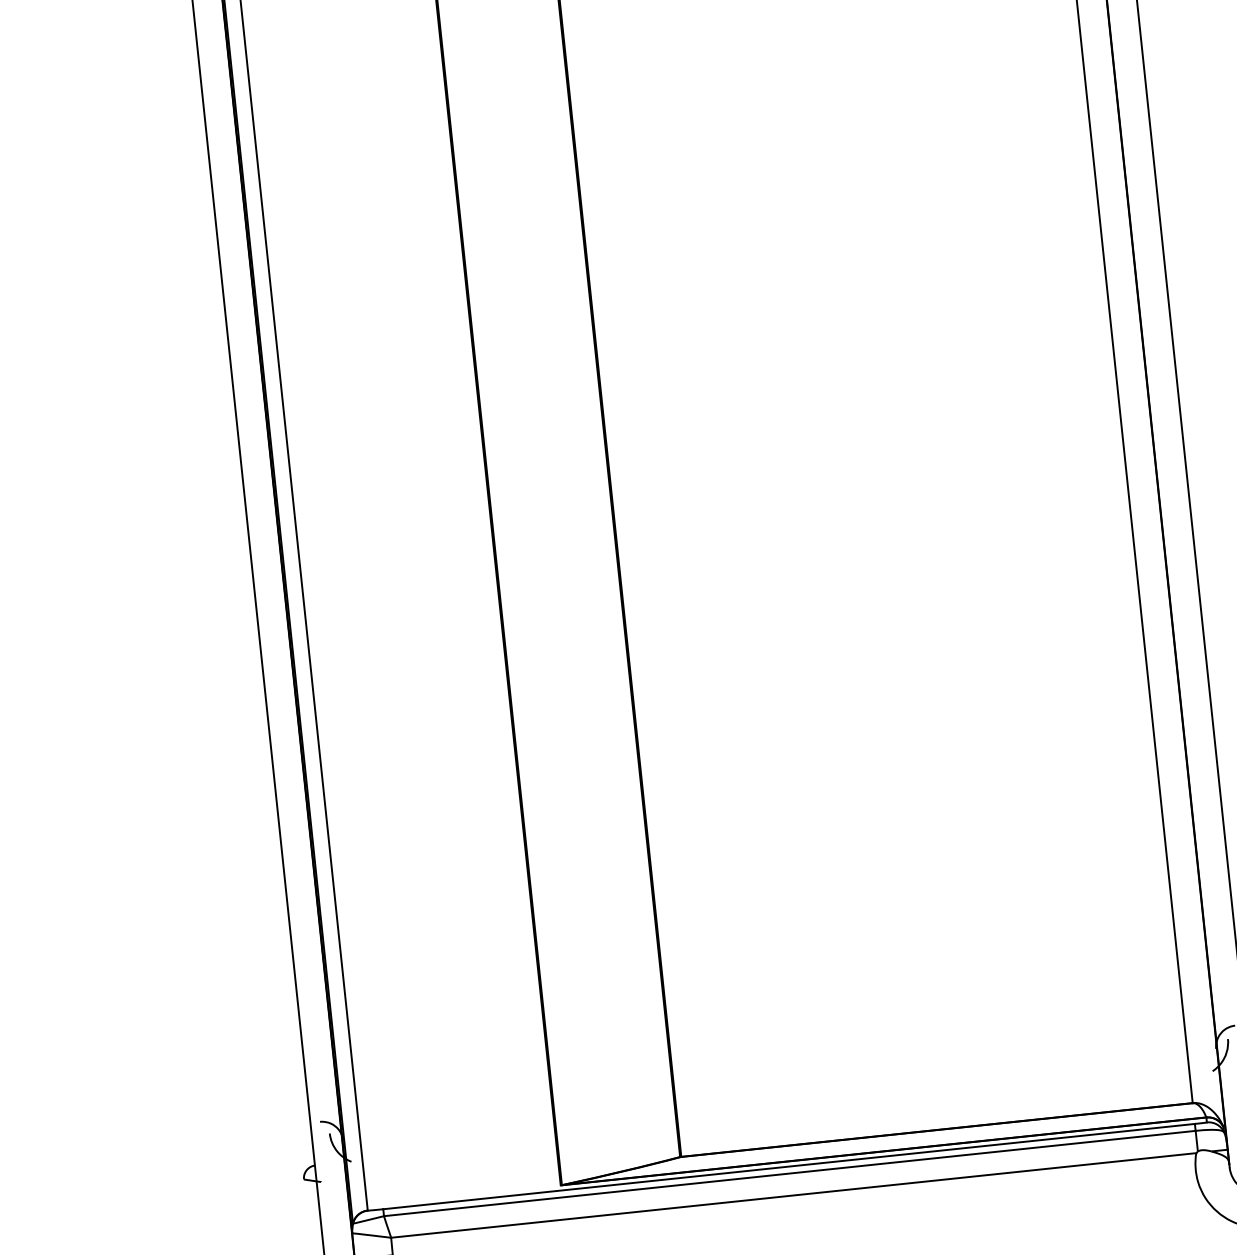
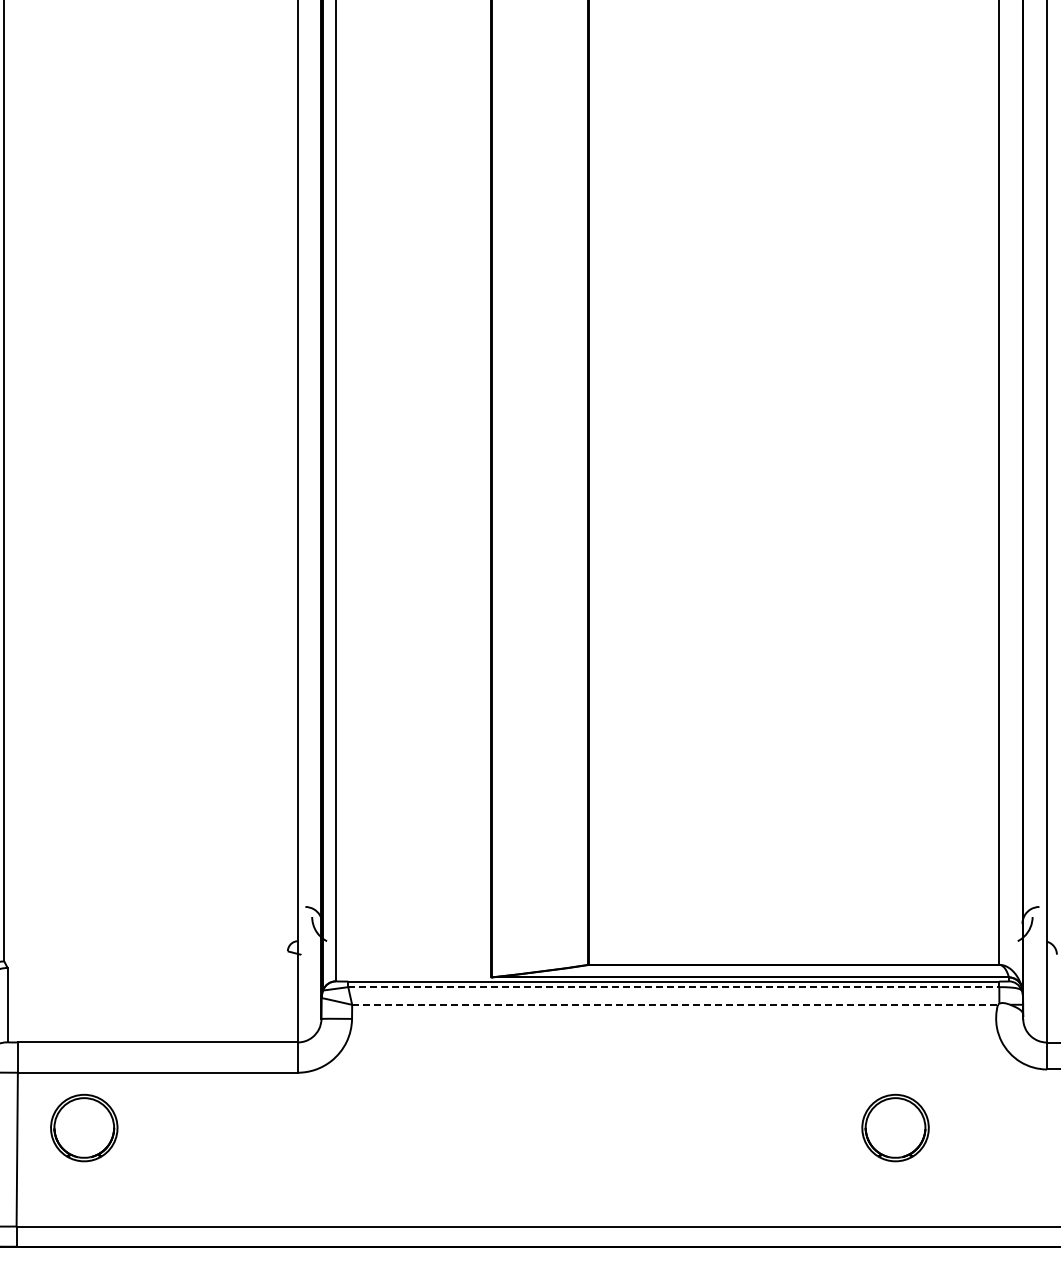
line: (790, 1173) -> (674, 987), solid -> dashed
line: (794, 1194) -> (675, 1004), solid -> dashed

